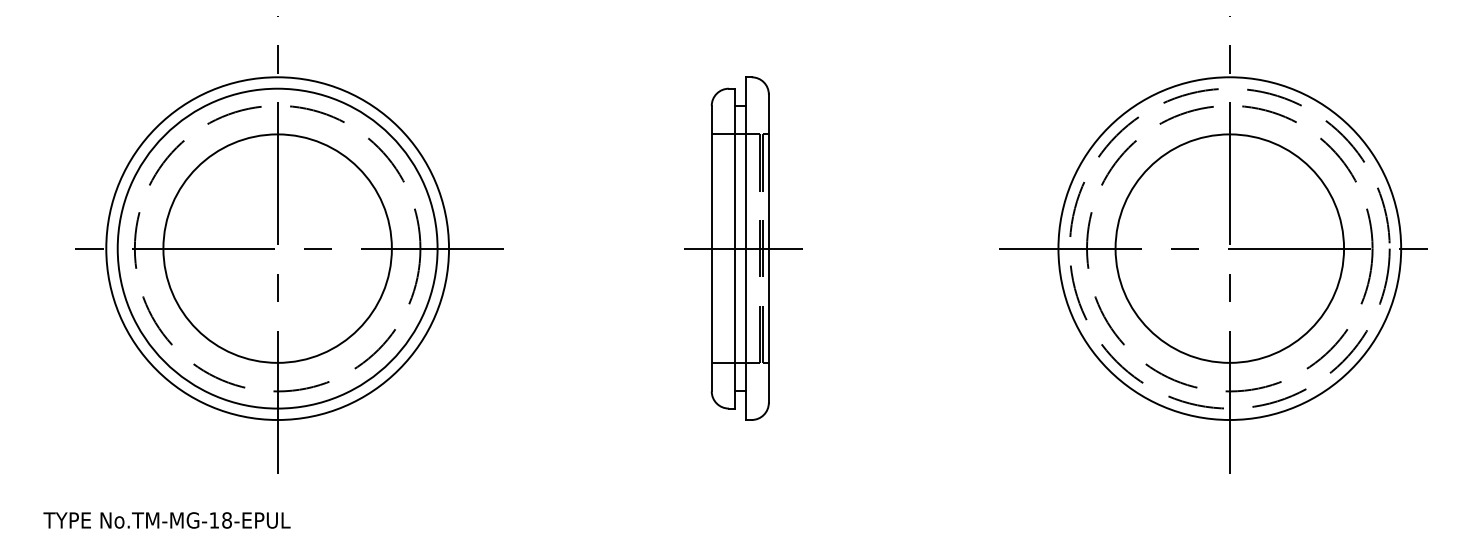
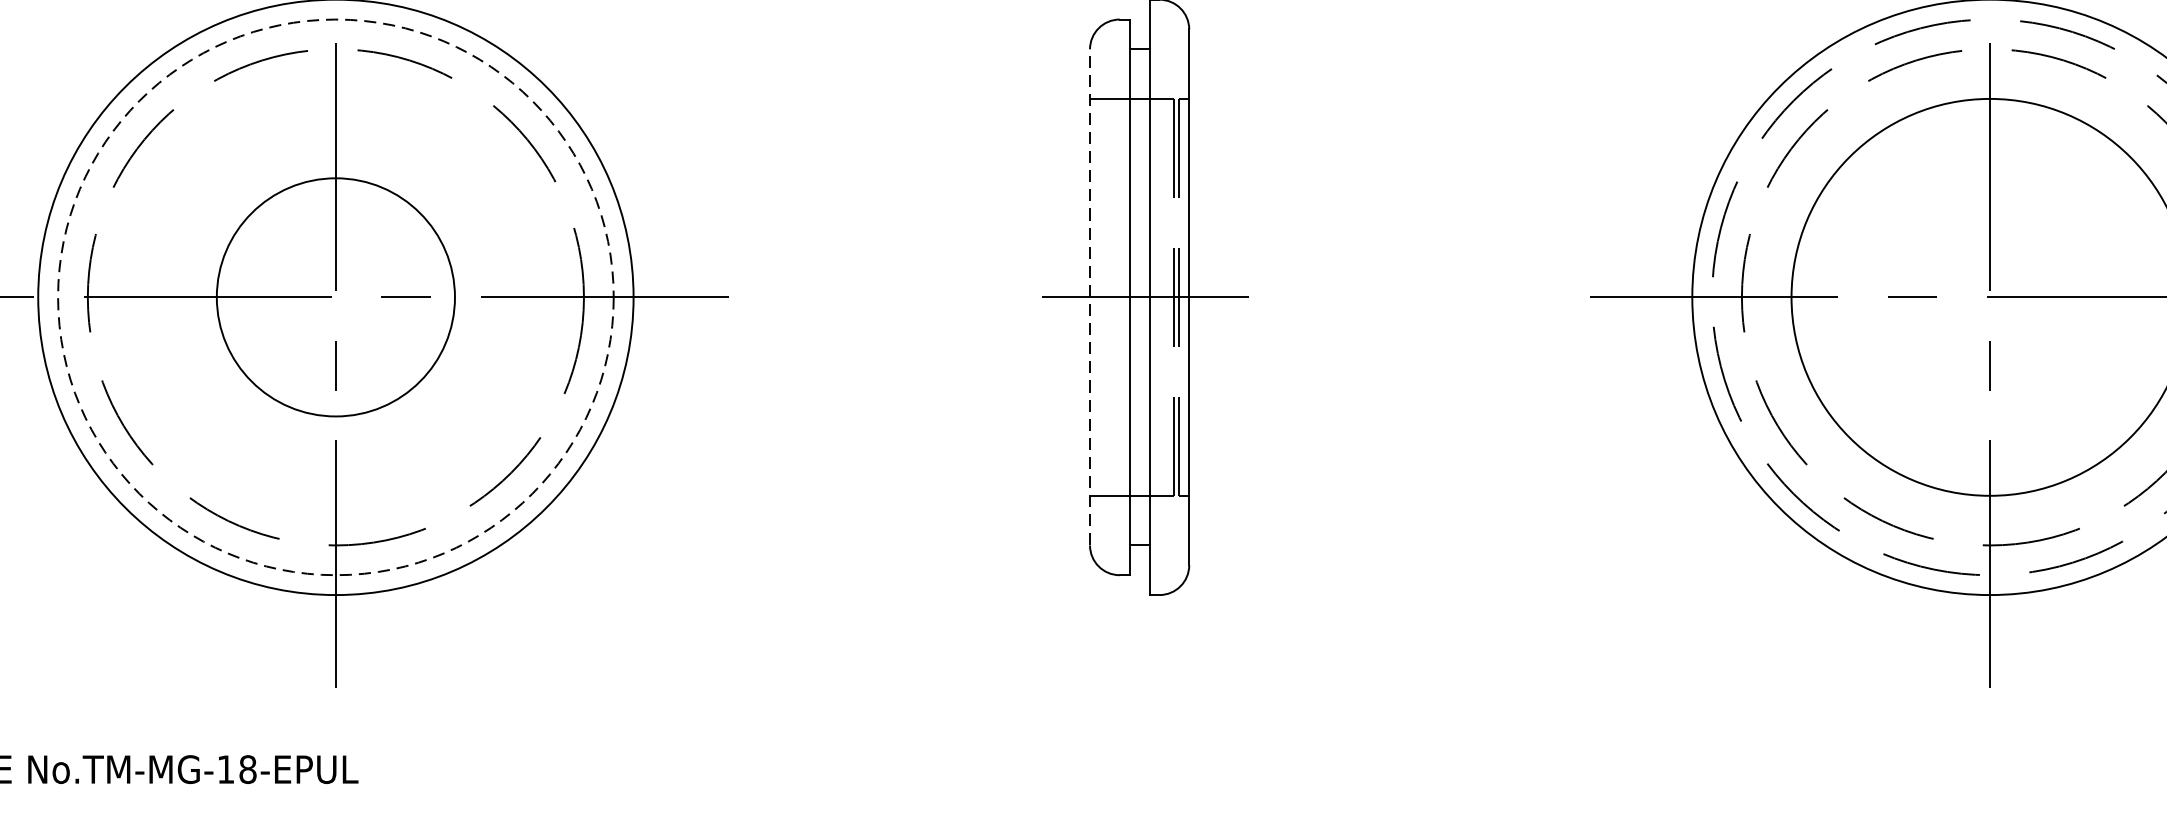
circle: (277, 248) -> (335, 297), size x0.6
circle: (277, 248) -> (335, 297), solid -> dashed
line: (711, 248) -> (1089, 297), solid -> dashed

